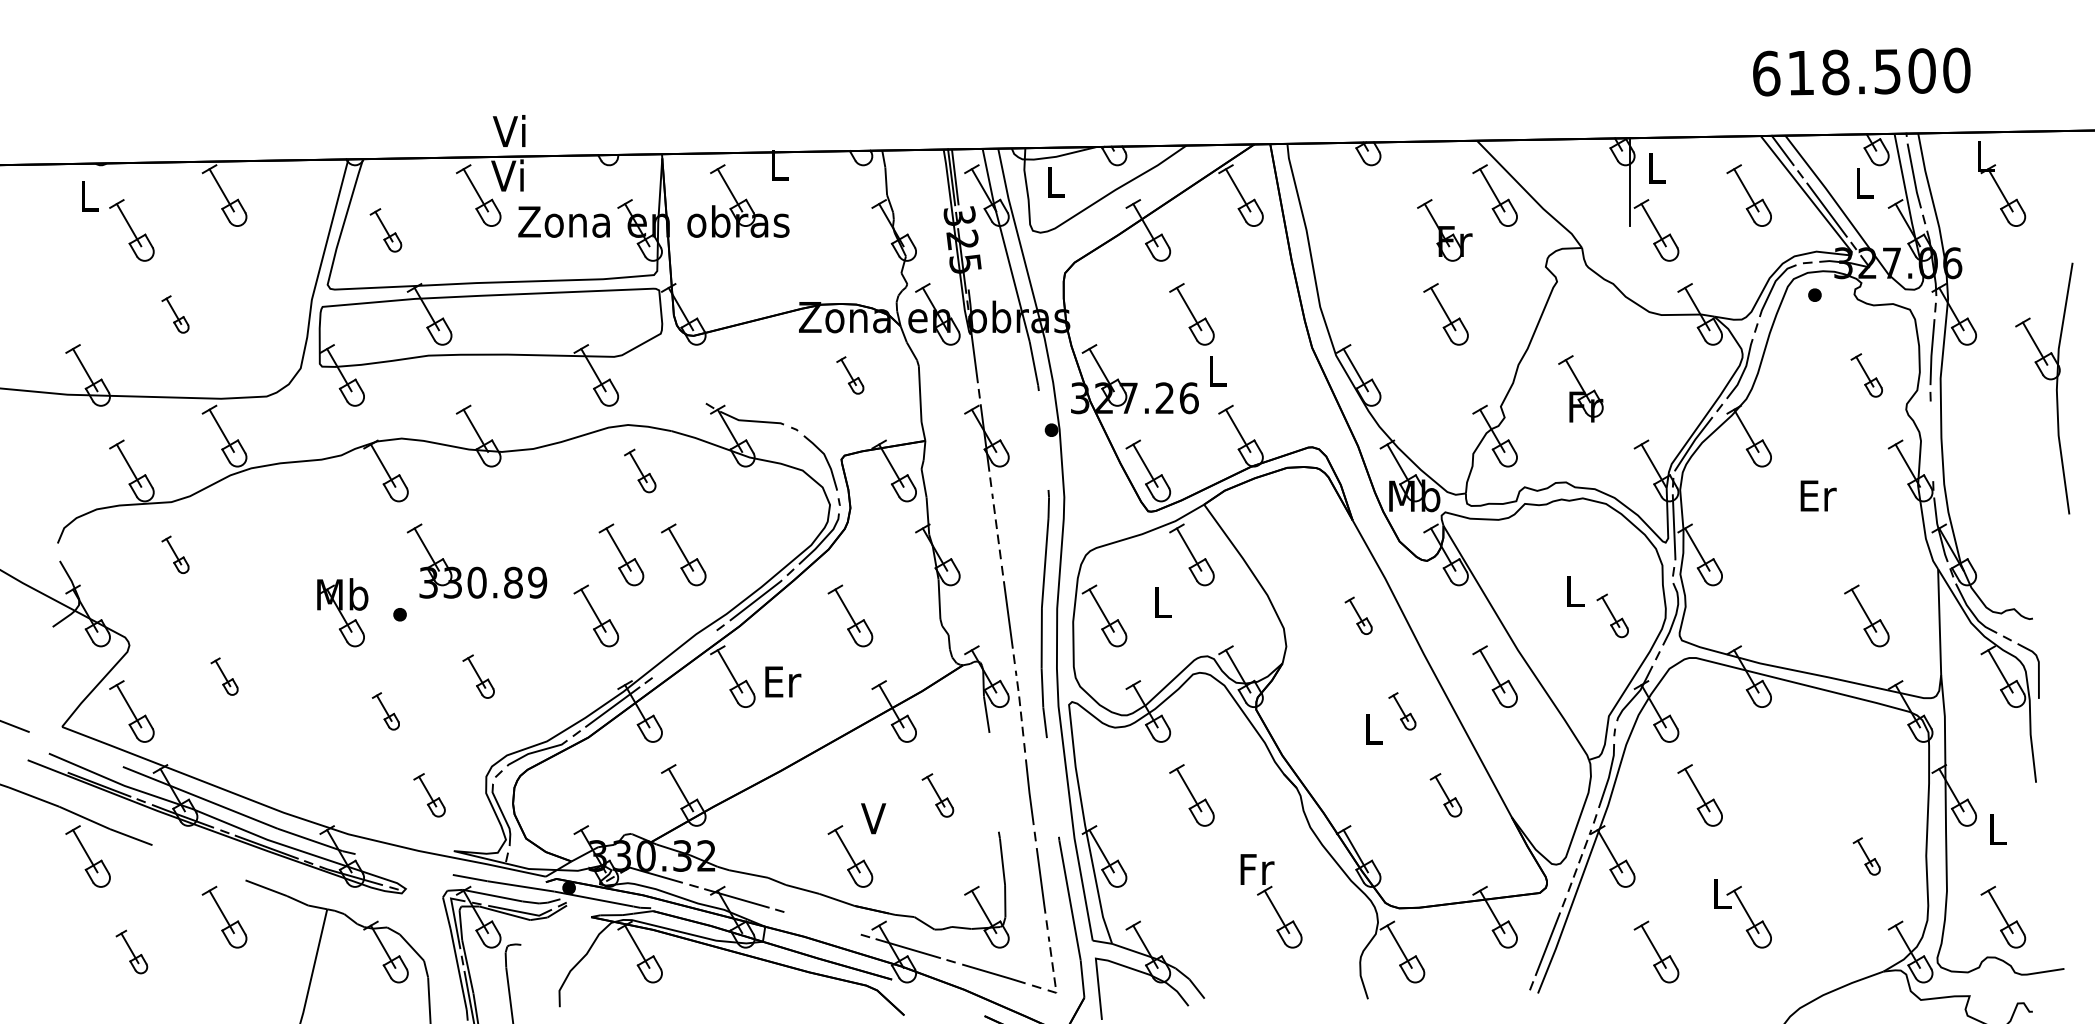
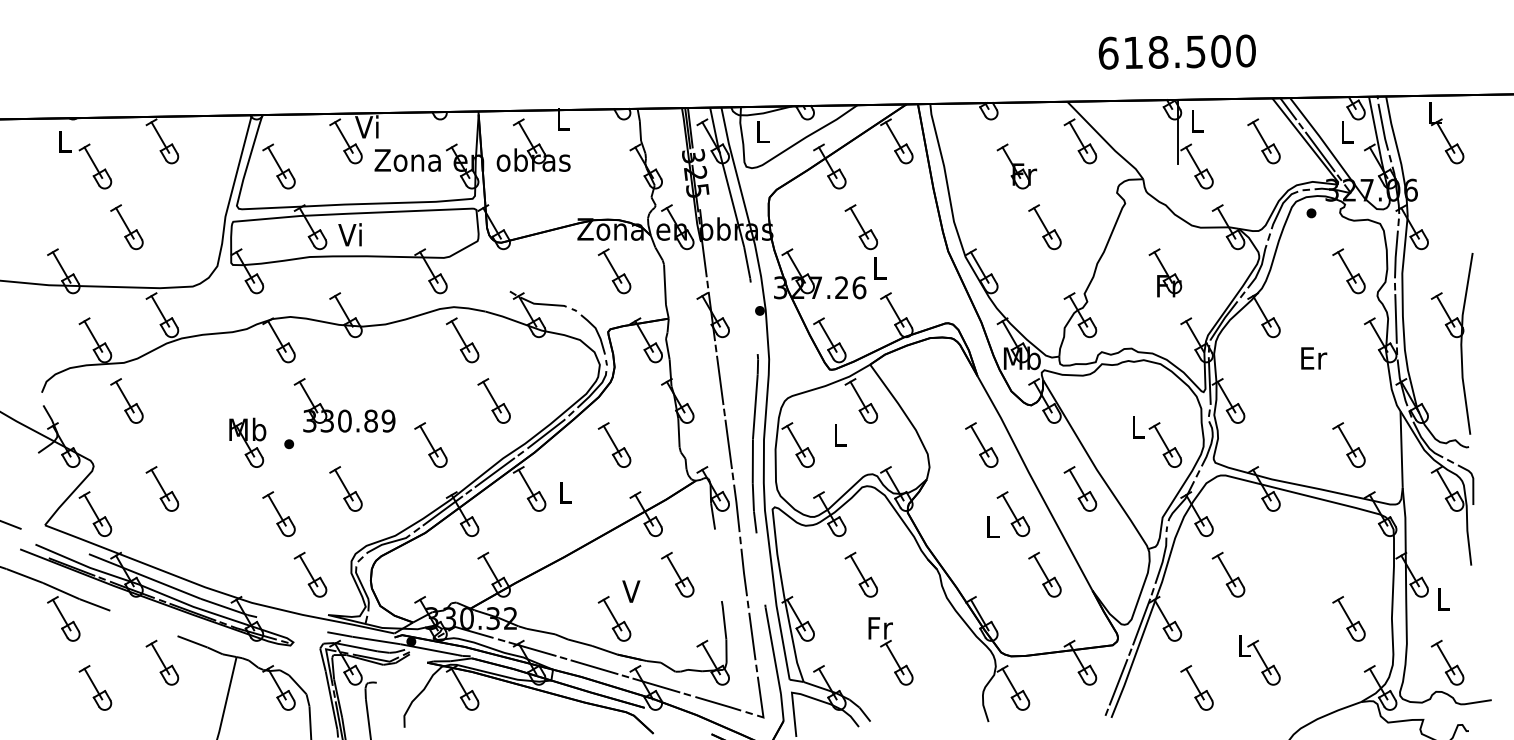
text: (1860, 71) -> (1176, 51), moved
text: (508, 130) -> (349, 234), moved
part: (385, 230) -> (278, 166), size x1.43
part: (1444, 230) -> (1016, 166), moved
part: (174, 314) -> (126, 227), size x1.67
part: (850, 375) -> (614, 271), size x1.67
part: (1866, 375) -> (1348, 271), size x1.43
part: (2046, 379) -> (1453, 337), moved
part: (1581, 388) -> (1165, 272), moved
line: (1931, 440) -> (1395, 318), added
part: (639, 471) -> (462, 340), size x1.43
line: (996, 526) -> (720, 380), dashed -> solid
part: (174, 554) -> (126, 400), size x1.67
part: (620, 554) -> (448, 400), removed
part: (1358, 615) -> (981, 444), size x1.67
part: (1612, 615) -> (1165, 444), size x1.43
line: (684, 653) -> (494, 472), added
part: (224, 676) -> (162, 488), size x1.67
part: (477, 676) -> (345, 488), size x1.43
text: (783, 681) -> (566, 492), Er -> L
line: (1020, 703) -> (737, 508), dashed -> solid
part: (385, 710) -> (278, 513), size x1.67
part: (1402, 710) -> (1013, 513), size x1.67
part: (429, 795) -> (310, 574), size x1.43
part: (937, 795) -> (677, 574), size x1.43
part: (1445, 795) -> (1044, 574), size x1.43
part: (1866, 855) -> (1348, 618), size x1.67
line: (1579, 861) -> (1141, 622), dashed -> solid
part: (1271, 901) -> (890, 651), moved
line: (822, 923) -> (594, 667), added
part: (131, 951) -> (95, 687), size x1.43
line: (1053, 969) -> (761, 700), dashed -> solid

